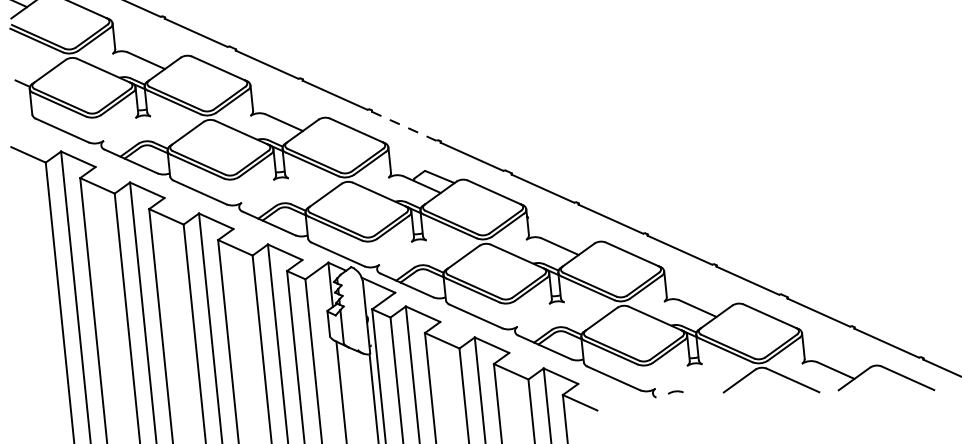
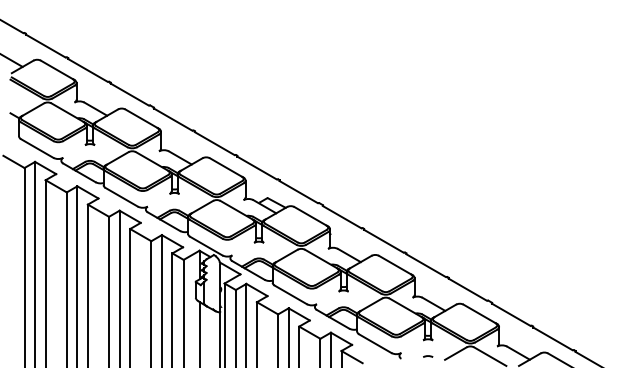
line: (403, 127) -> (256, 168), dashed -> solid
arc: (676, 392) -> (428, 356), moved

